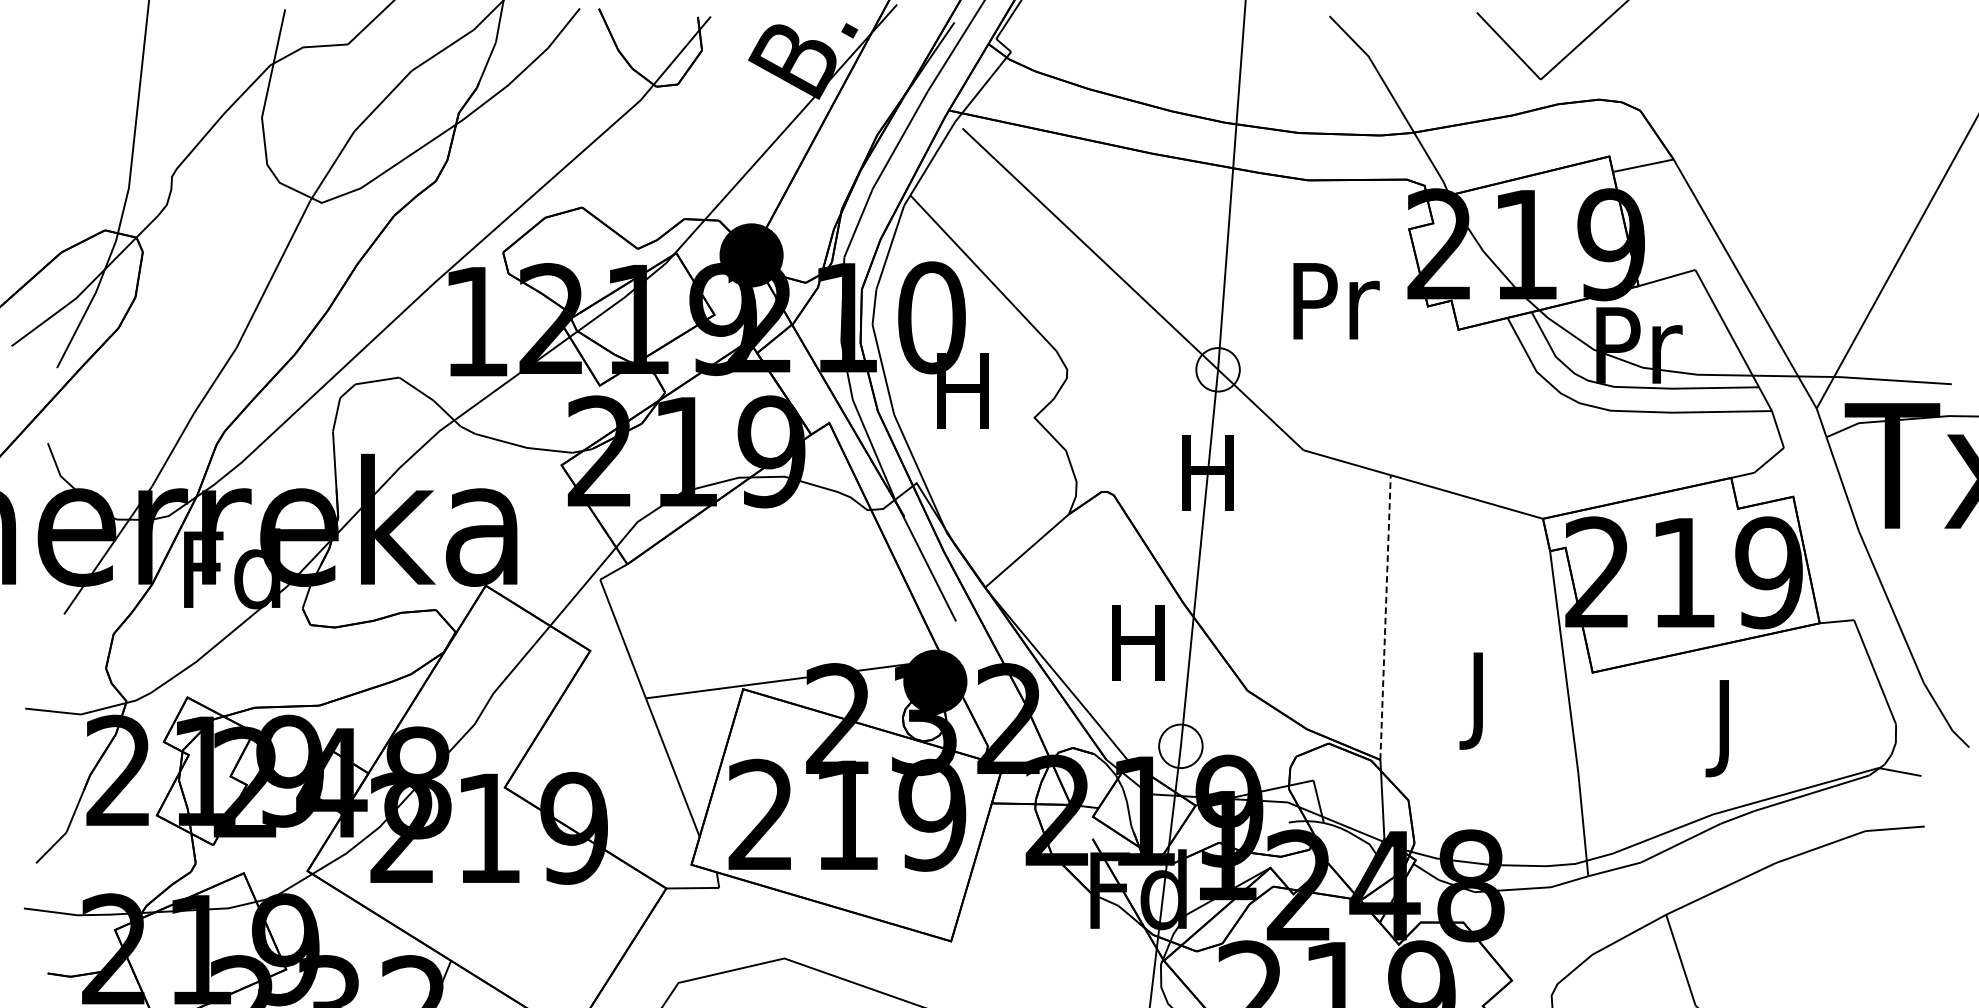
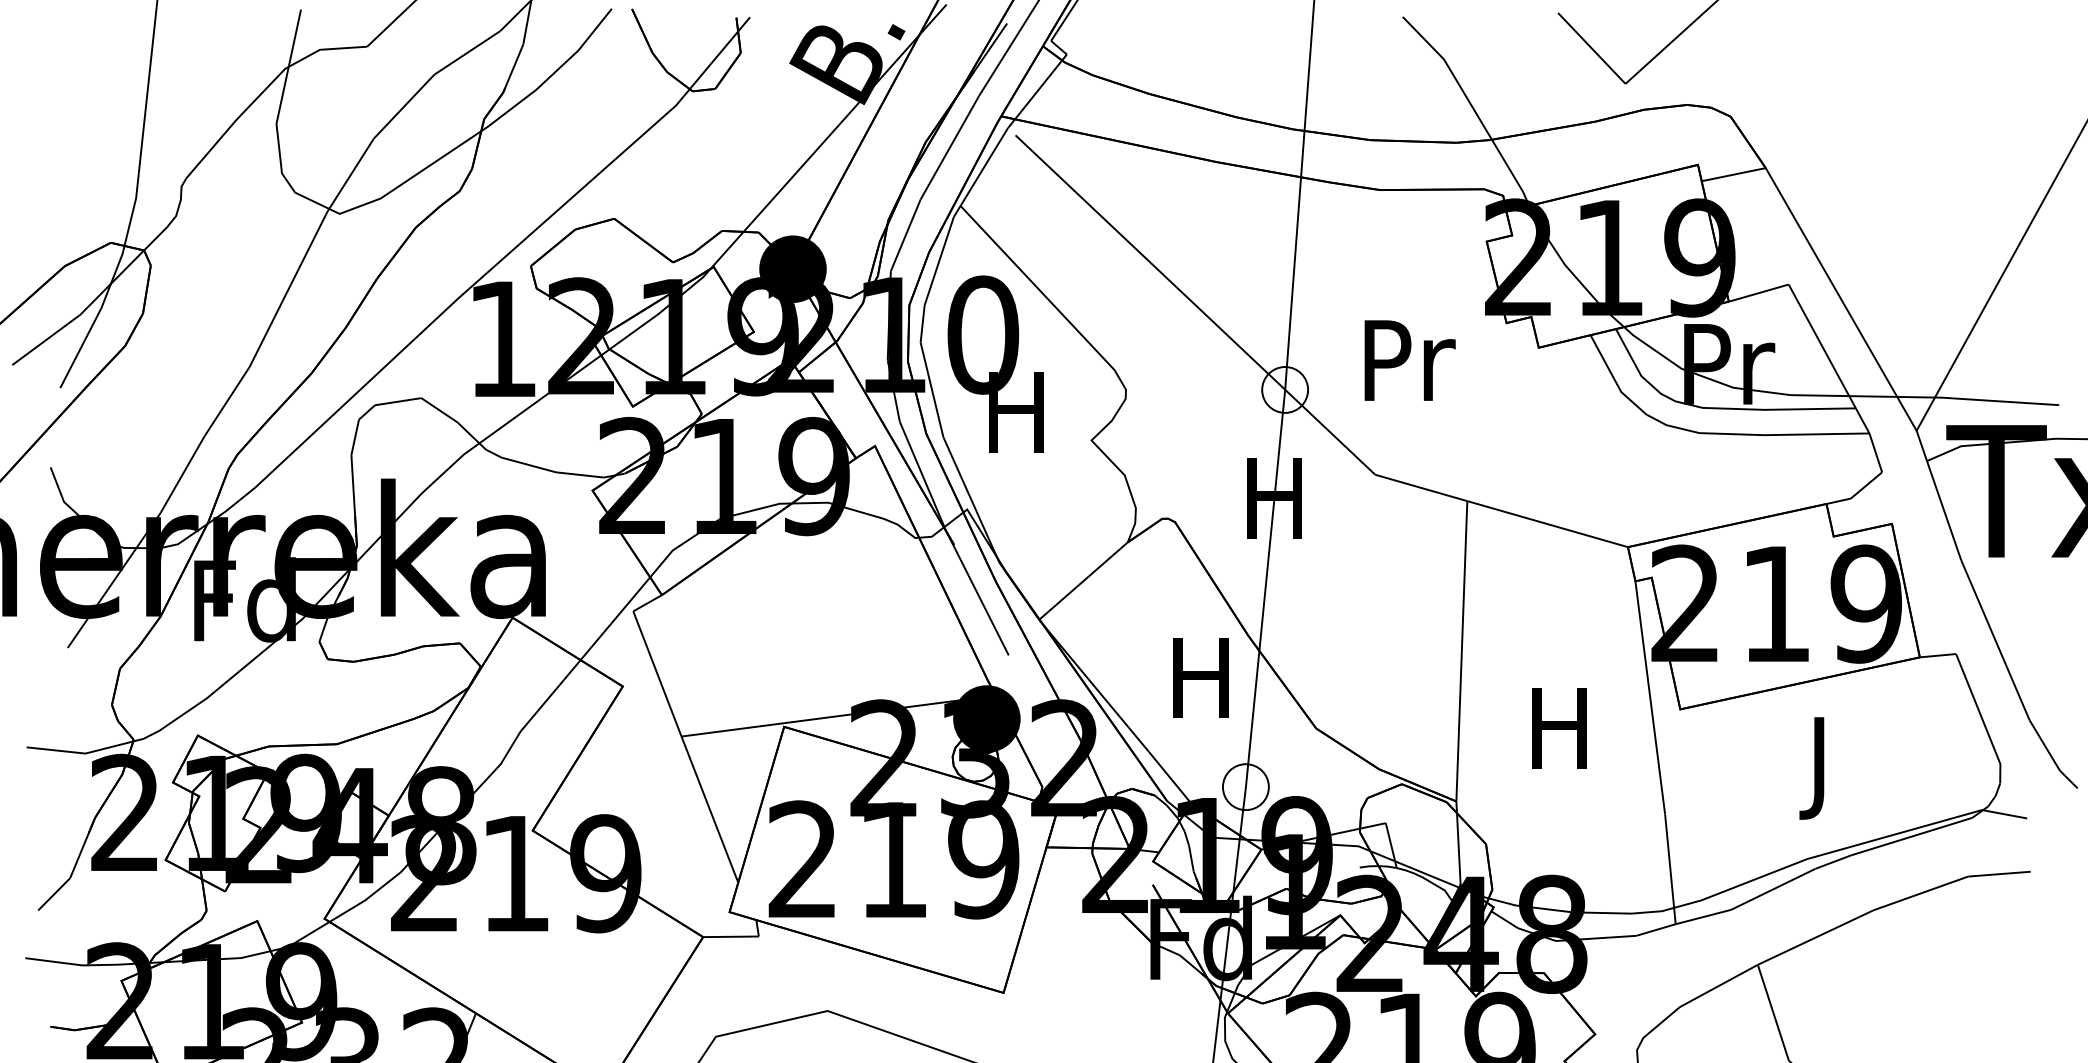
text: (1335, 301) -> (1409, 360), moved
line: (1385, 616) -> (1461, 650), dashed -> solid
text: (1478, 701) -> (1559, 739), J -> H

